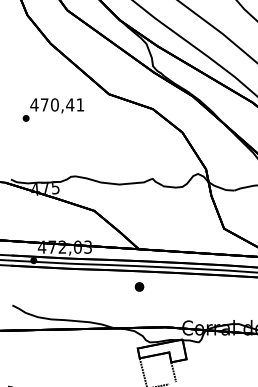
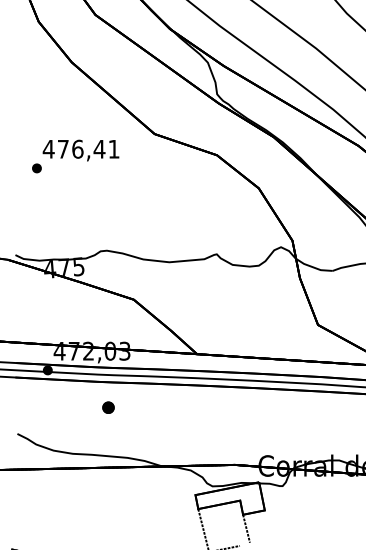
text: (54, 104) -> (77, 148), 470,41 -> 476,41
part: (139, 286) -> (108, 407), moved

